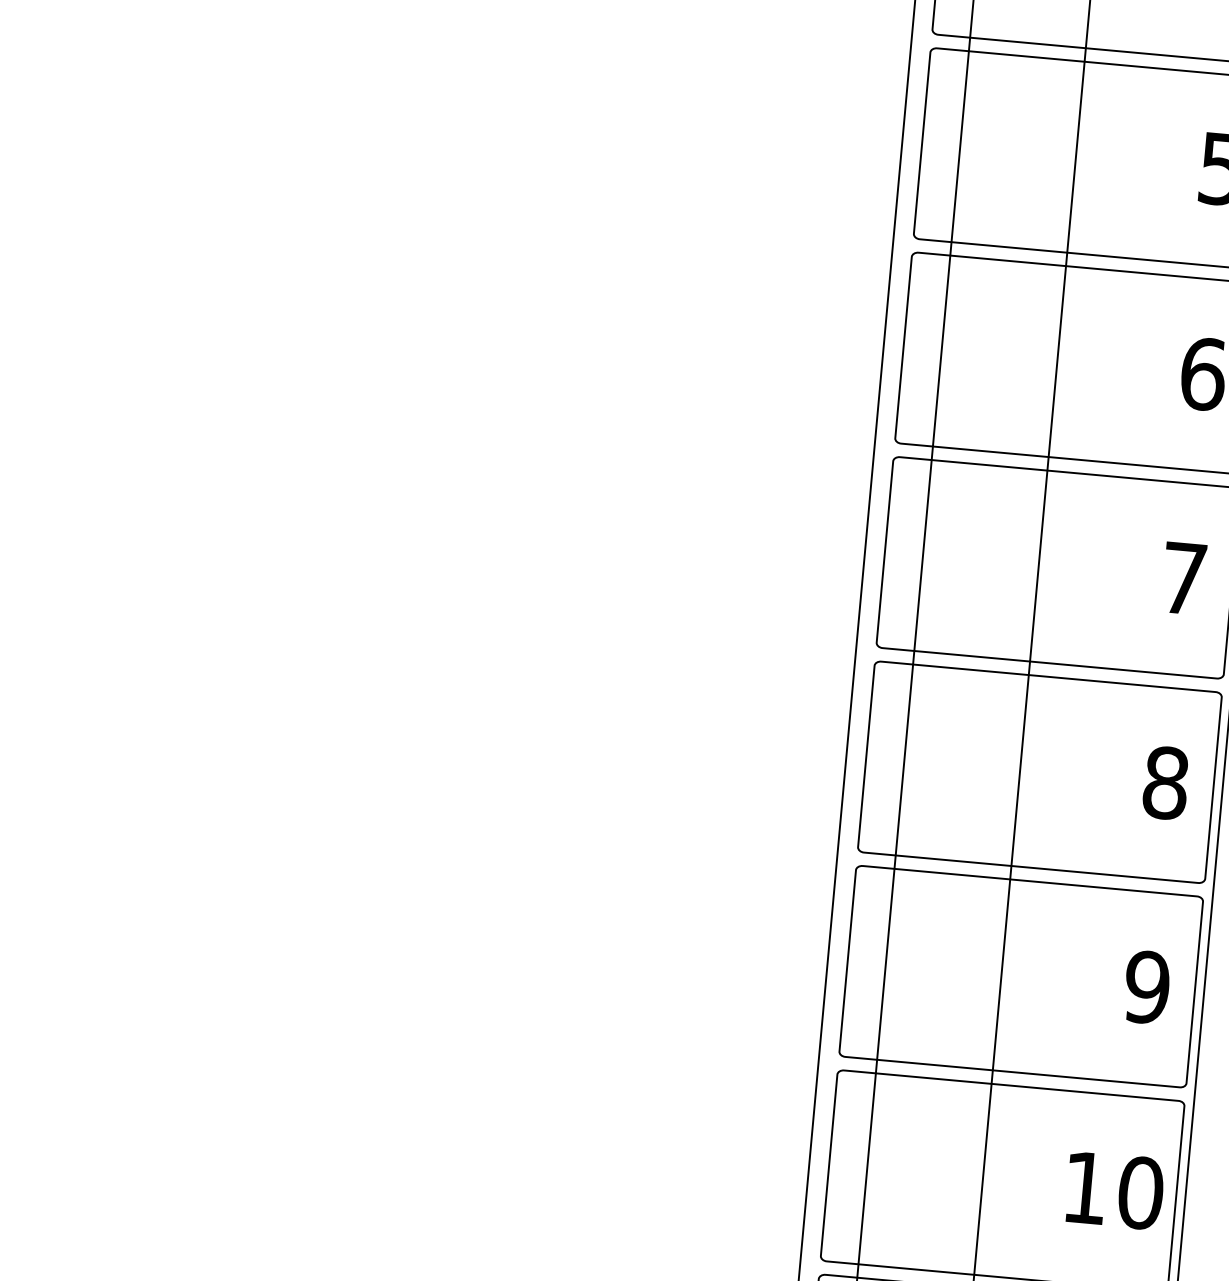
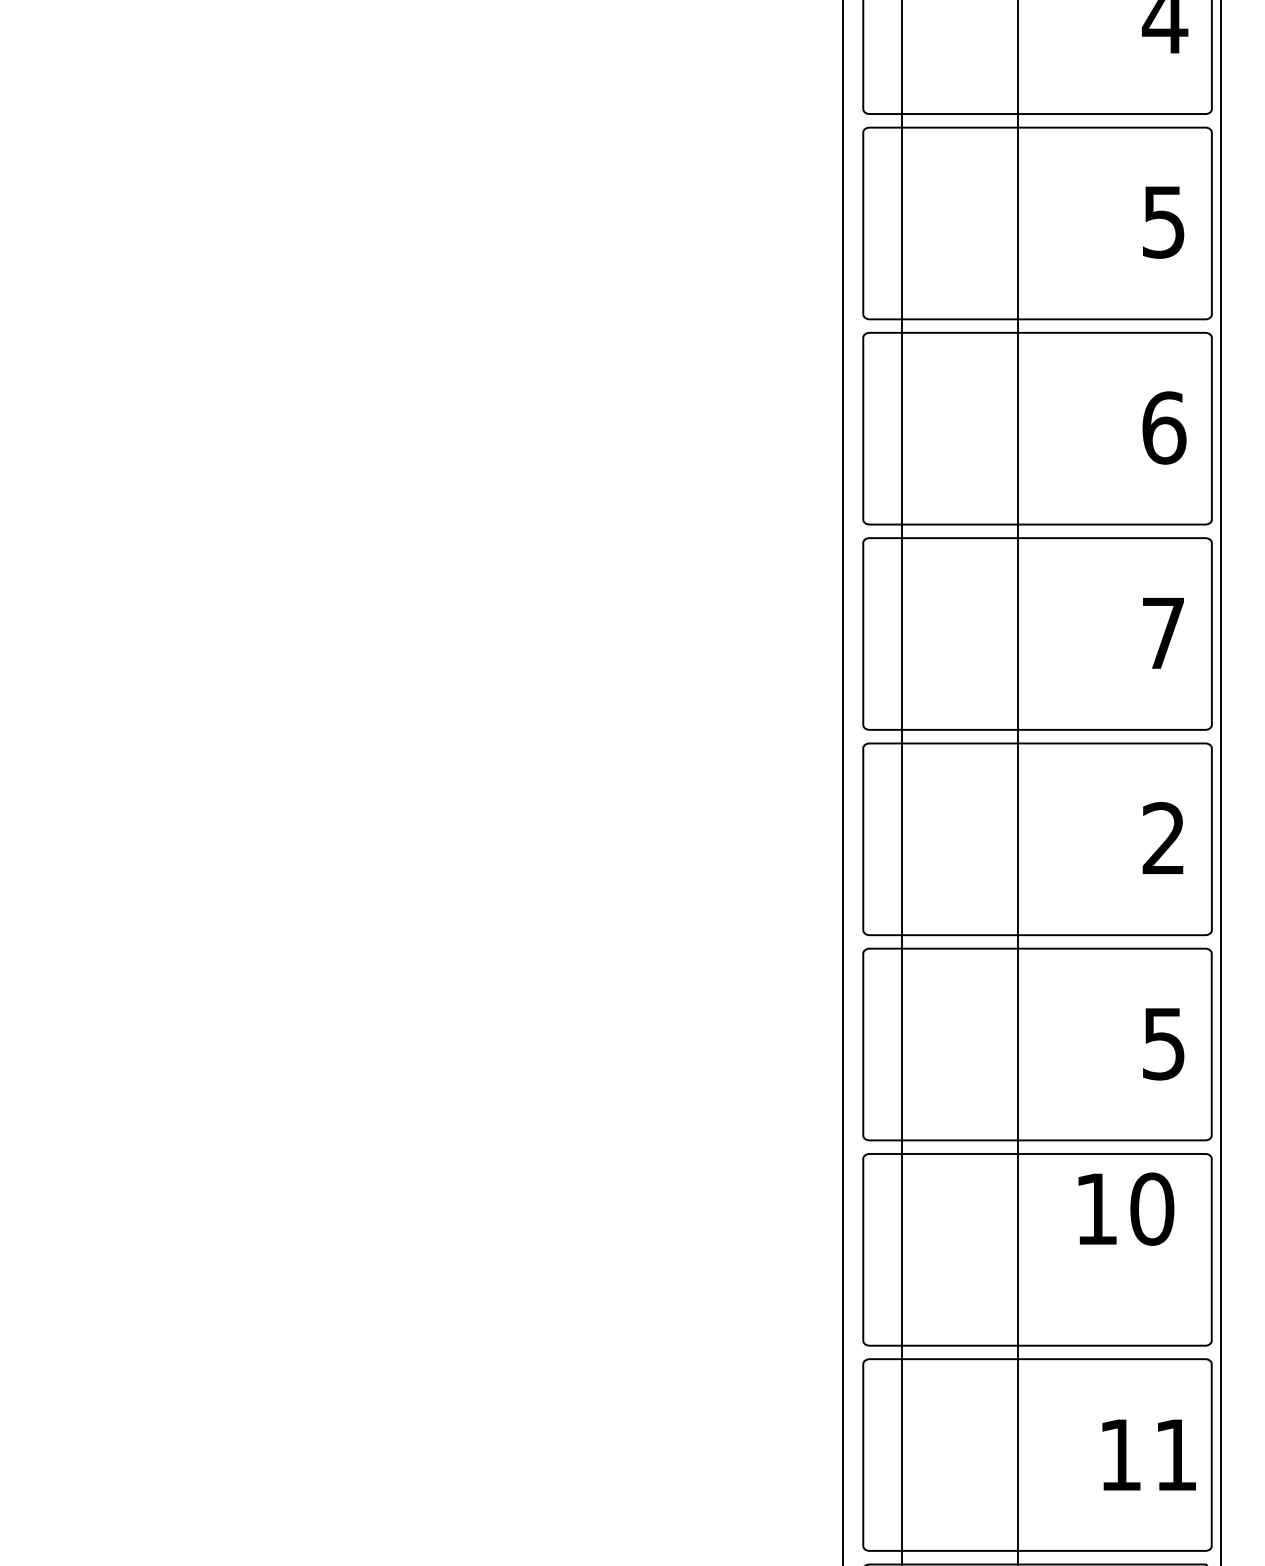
text: (1165, 782) -> (1163, 838), 8 -> 2
text: (1146, 987) -> (1163, 1043), 9 -> 5
text: (1115, 1190) -> (1126, 1208), moved

